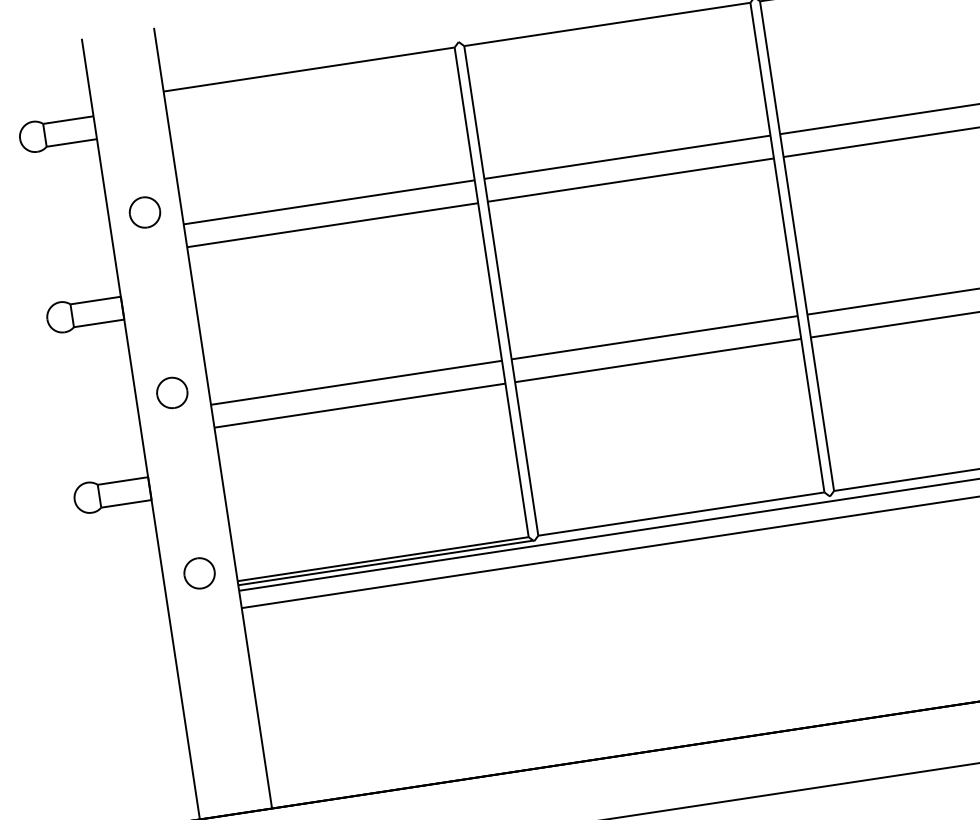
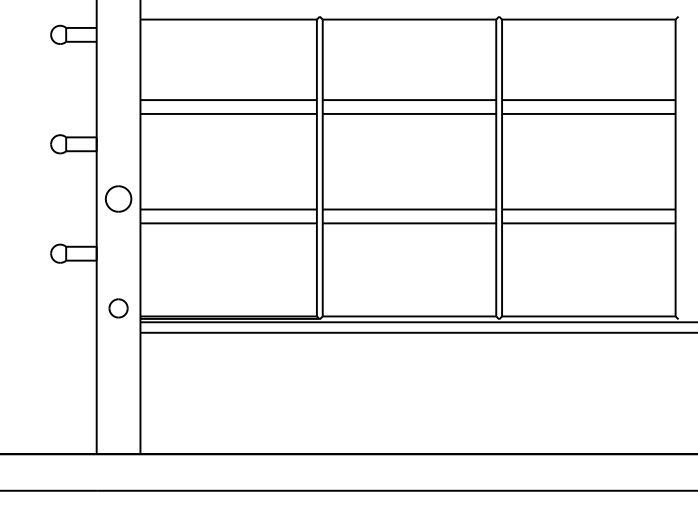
part: (144, 212) -> (118, 89), removed
part: (172, 392) -> (118, 198), size x1.4

